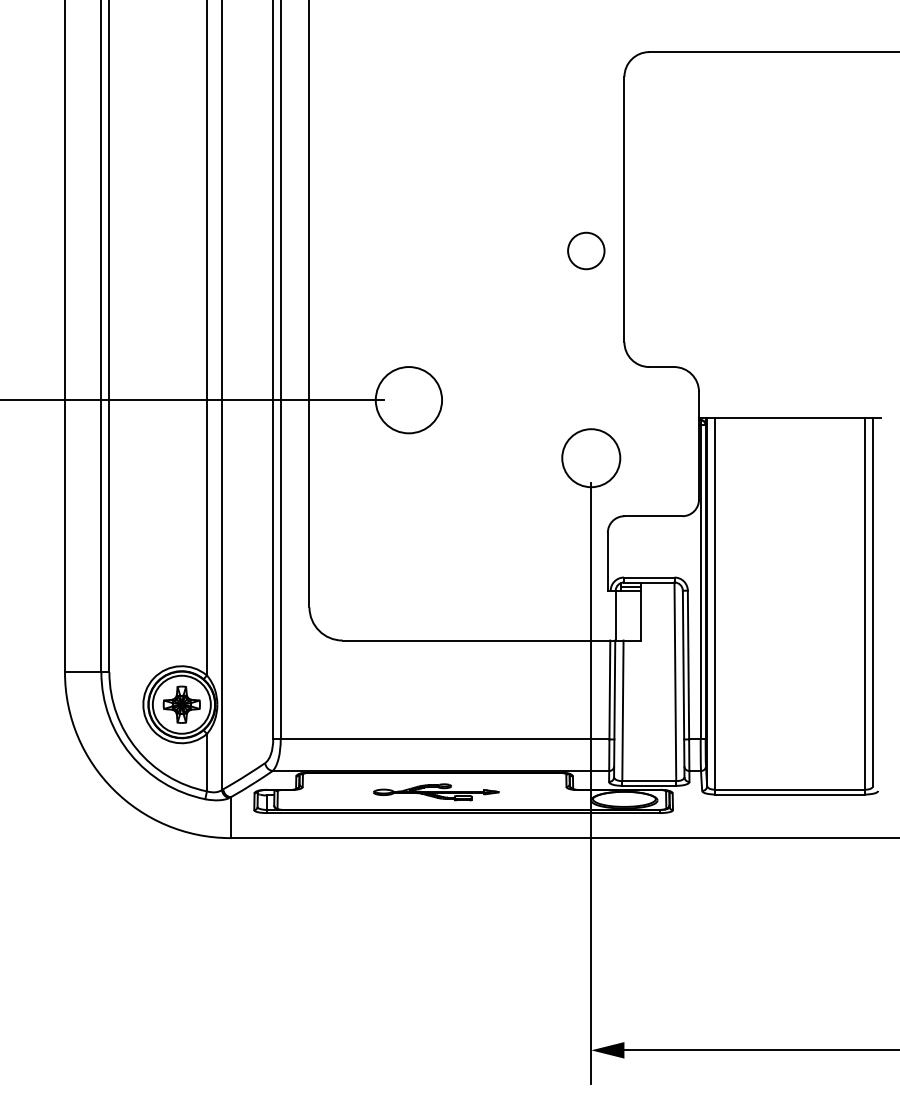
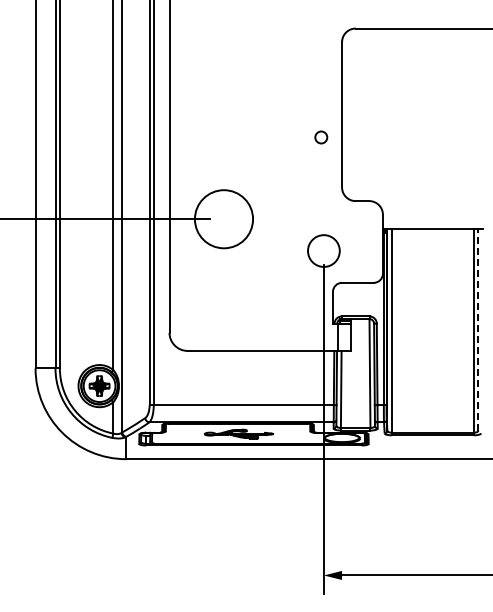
circle: (586, 250) -> (321, 137), size x0.6
circle: (408, 400) -> (223, 219), size x1.6
line: (873, 601) -> (478, 329), solid -> dashed

